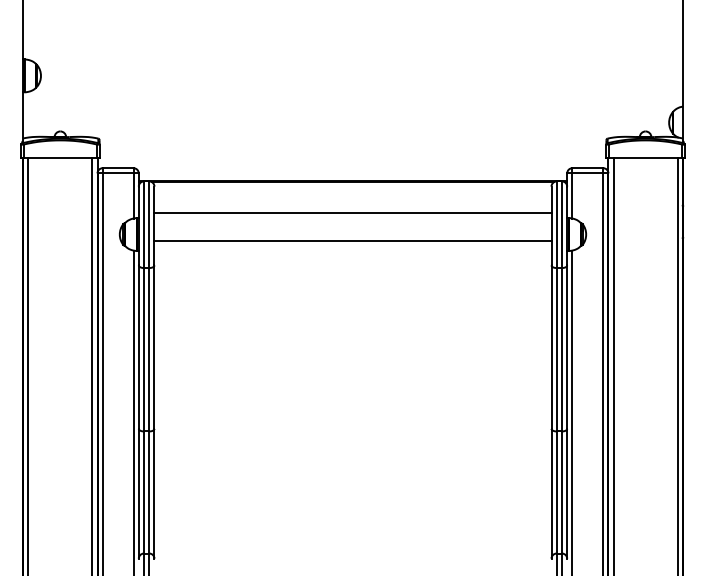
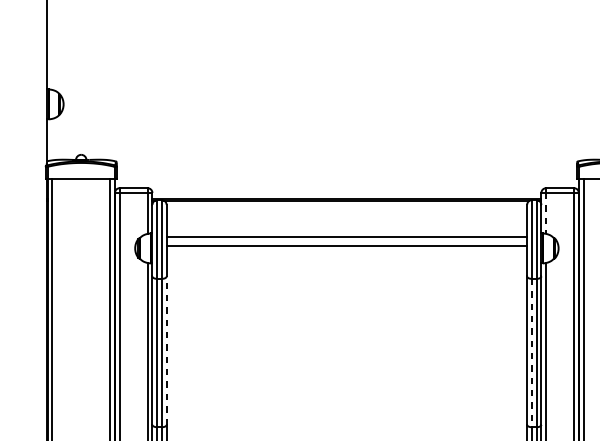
line: (572, 195) -> (546, 212), solid -> dashed
line: (352, 212) -> (346, 245), moved
line: (352, 240) -> (346, 236), moved
line: (154, 347) -> (166, 350), solid -> dashed
line: (556, 349) -> (531, 352), solid -> dashed

